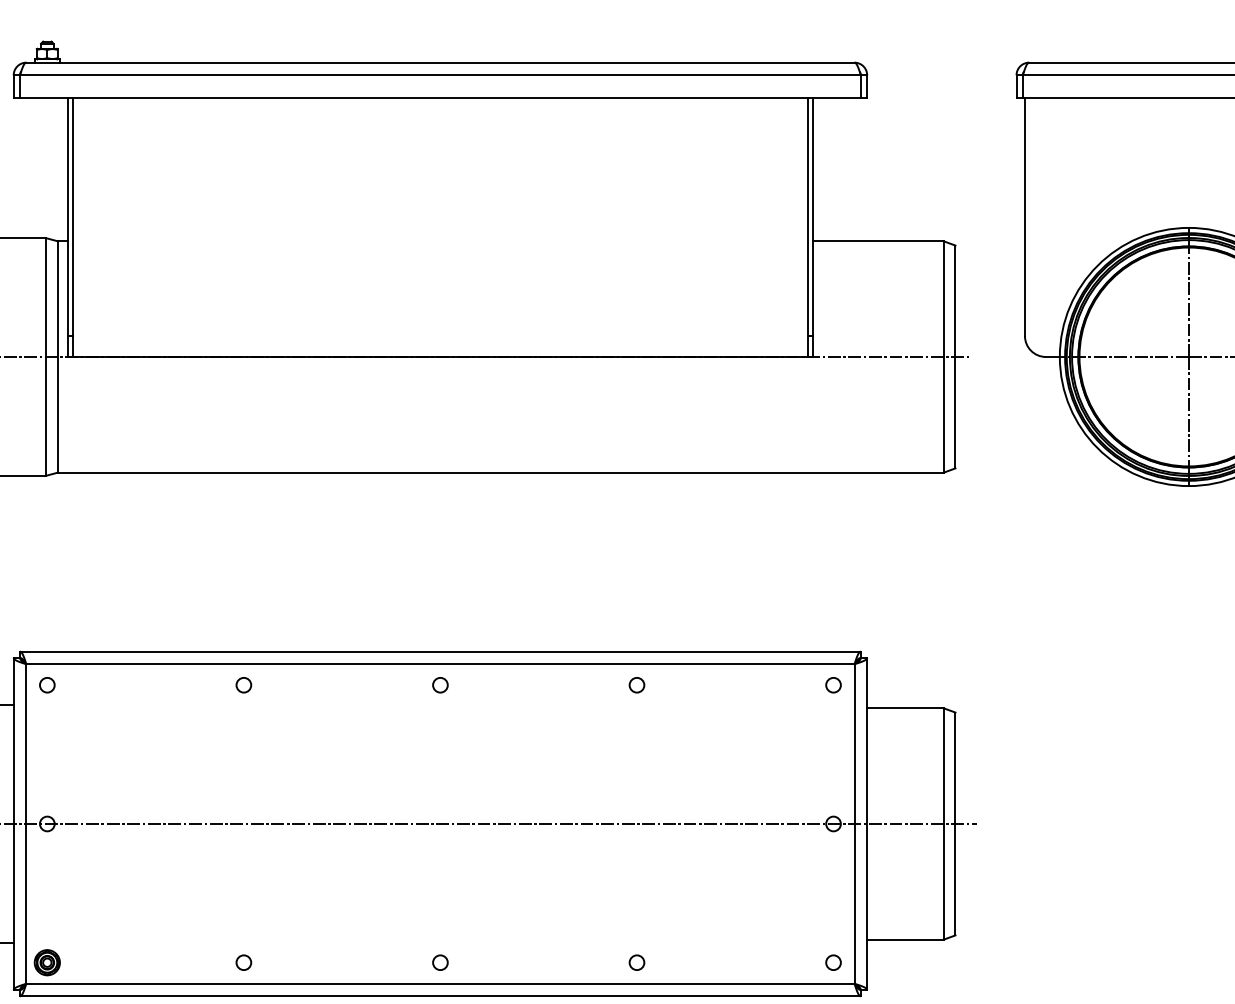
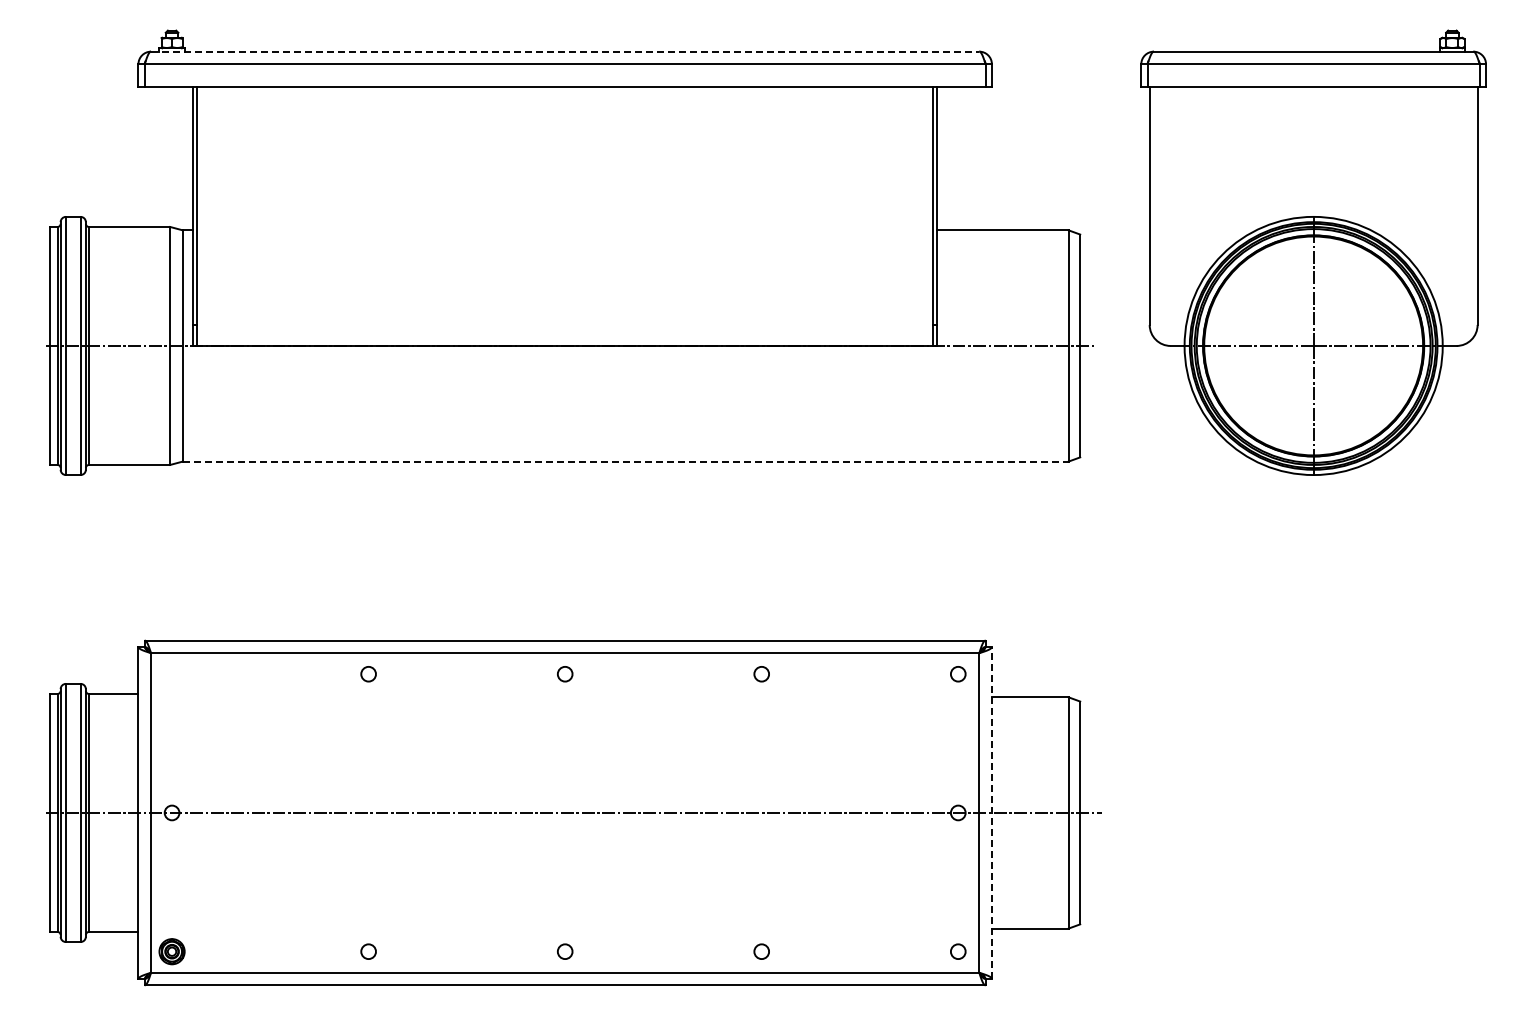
line: (440, 62) -> (565, 51), solid -> dashed
line: (500, 472) -> (625, 461), solid -> dashed
circle: (46, 685) -> (171, 674), removed
line: (866, 823) -> (991, 812), solid -> dashed

